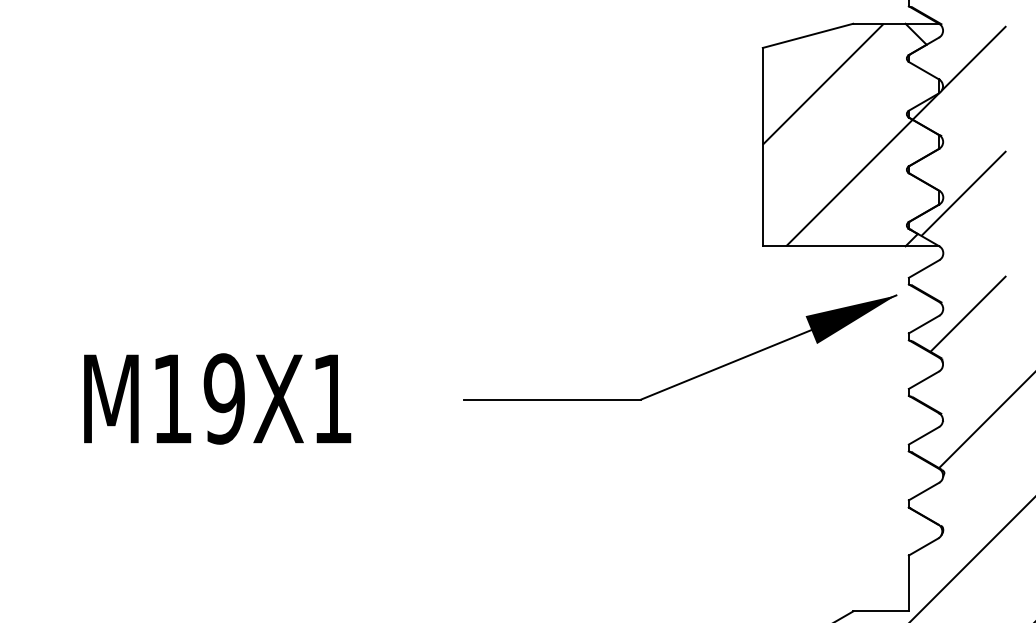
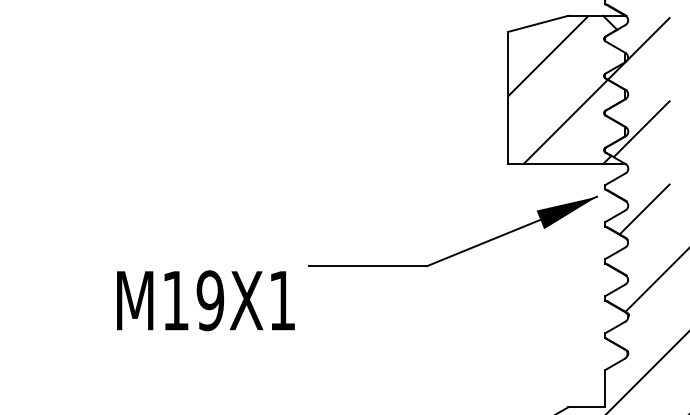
text: (216, 398) -> (205, 300), moved

